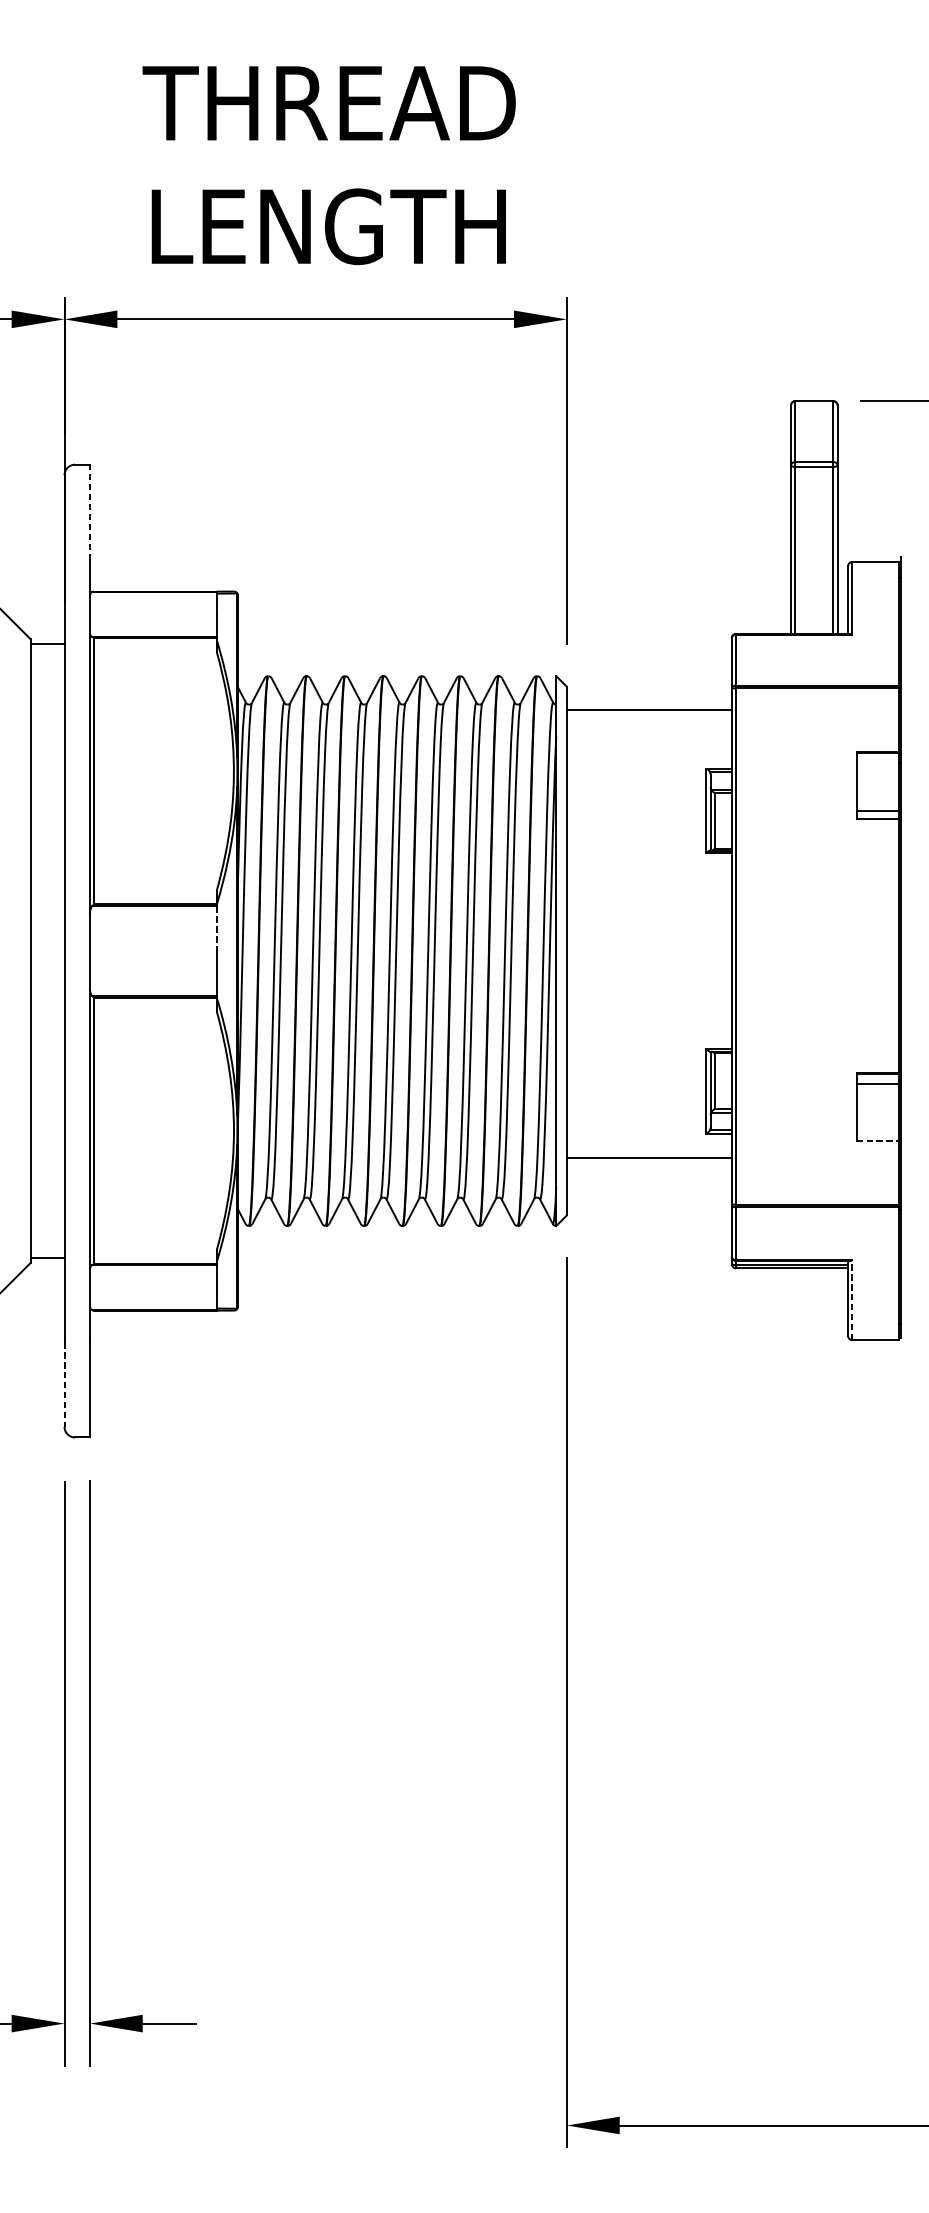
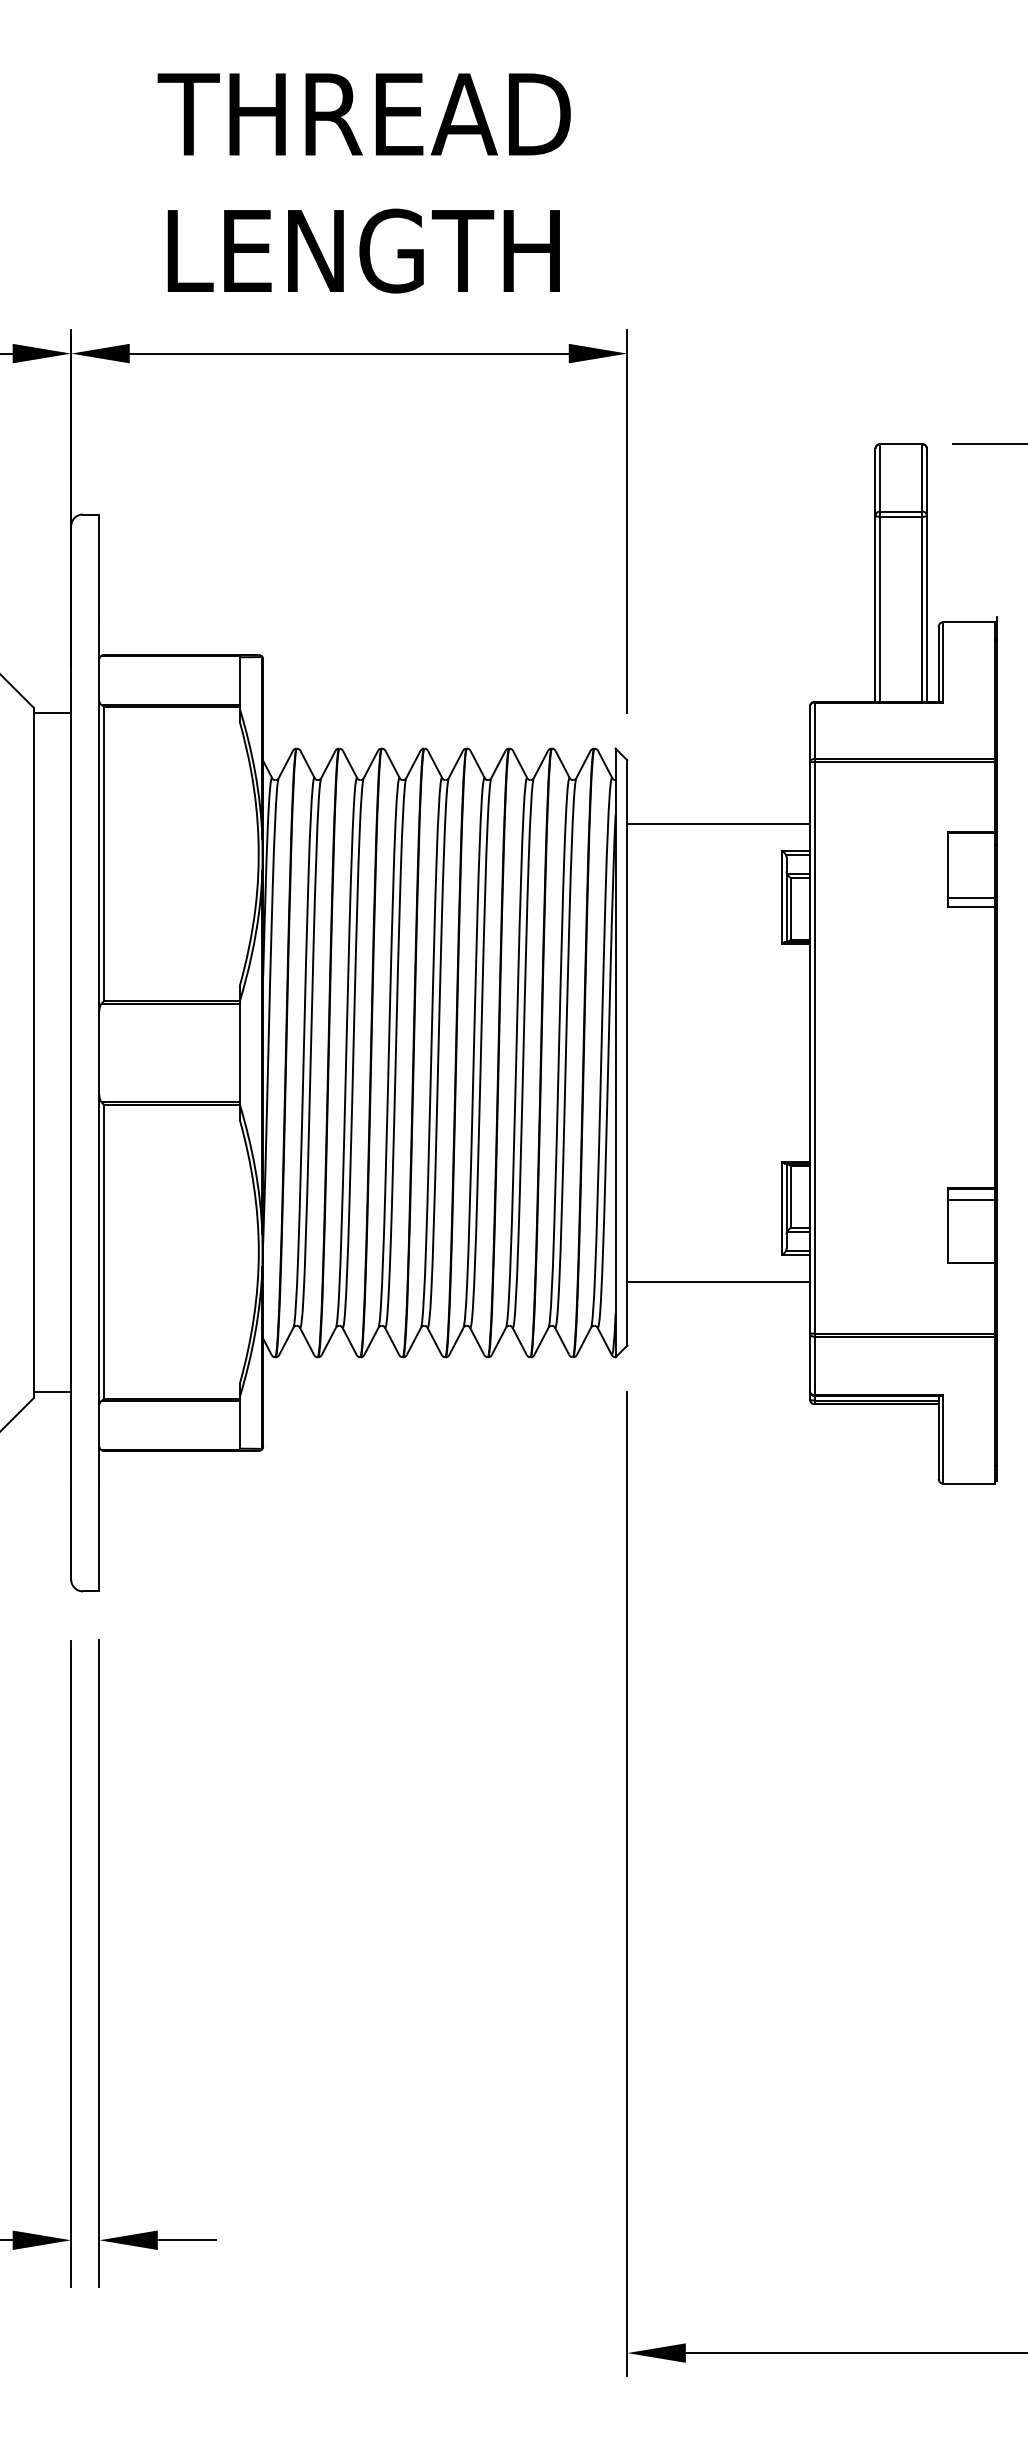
line: (90, 512) -> (99, 567), dashed -> solid
line: (649, 709) -> (718, 823), moved
line: (216, 929) -> (239, 1028), dashed -> solid
line: (877, 1141) -> (971, 1263), dashed -> solid
line: (852, 1299) -> (943, 1438), dashed -> solid
line: (64, 1384) -> (71, 1532), dashed -> solid

